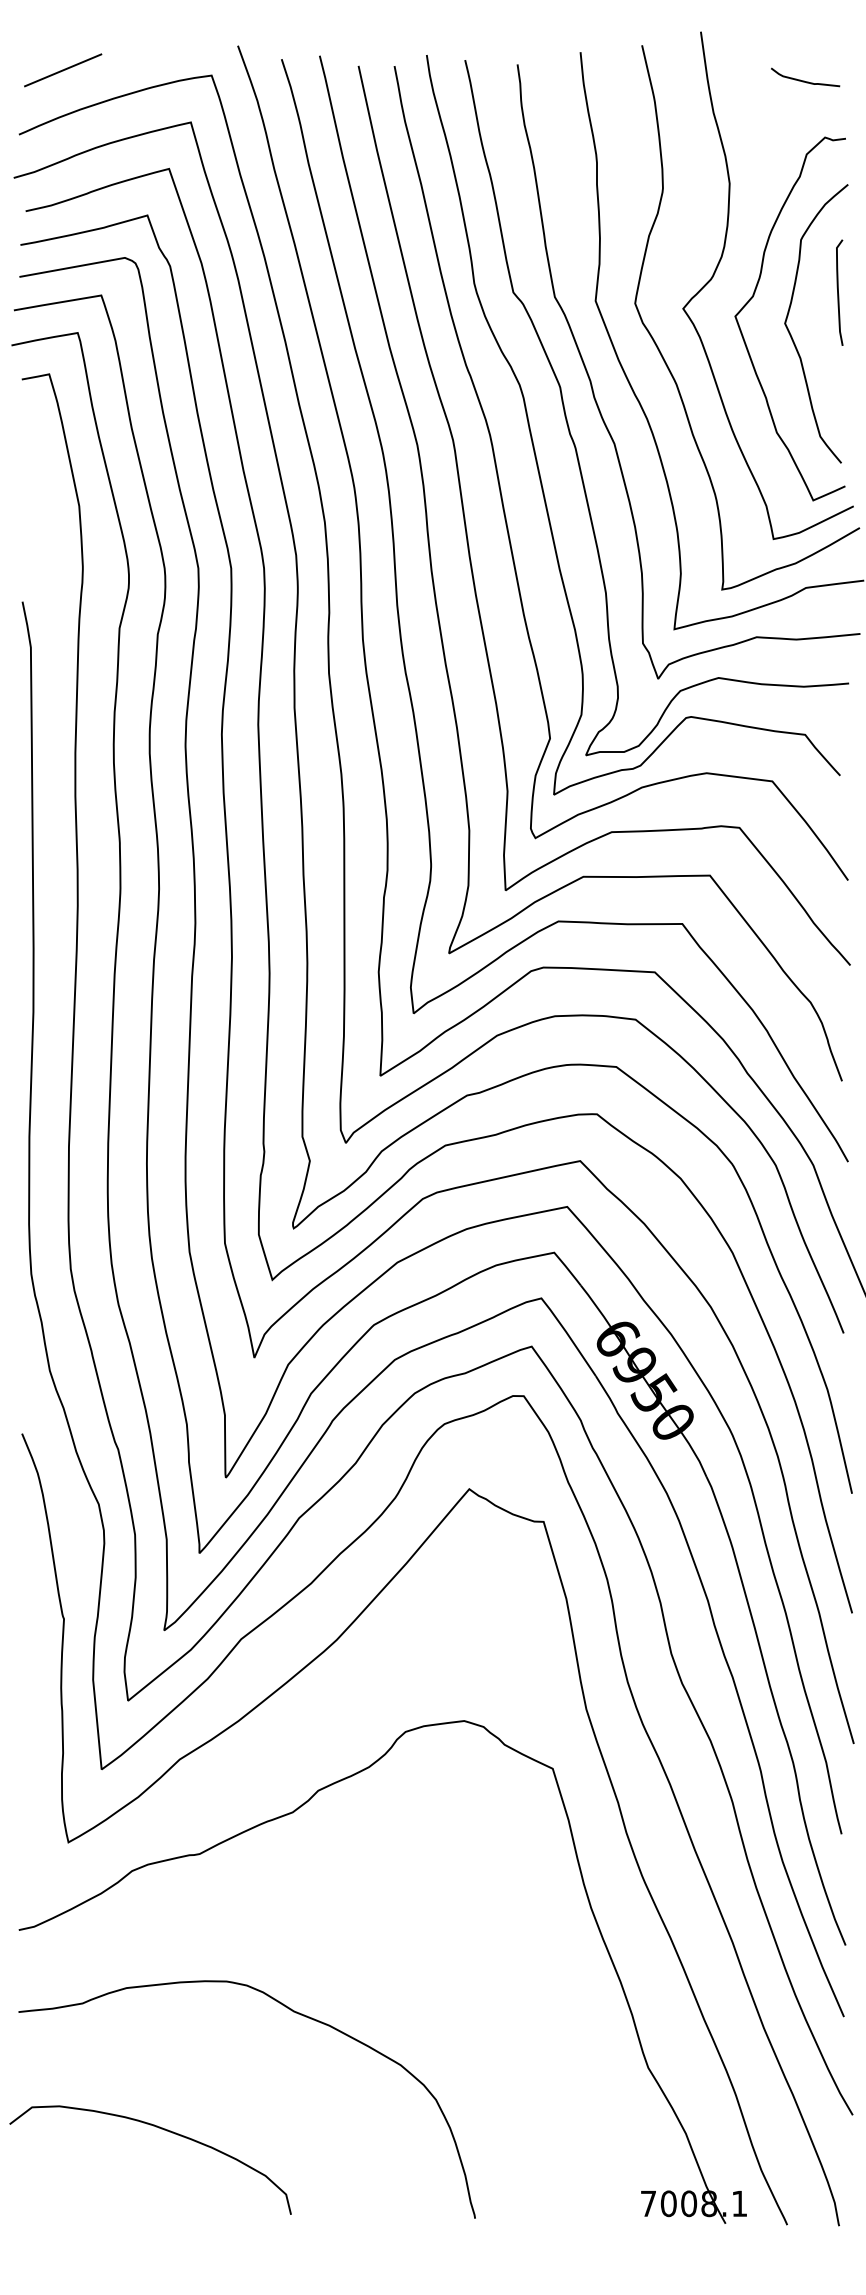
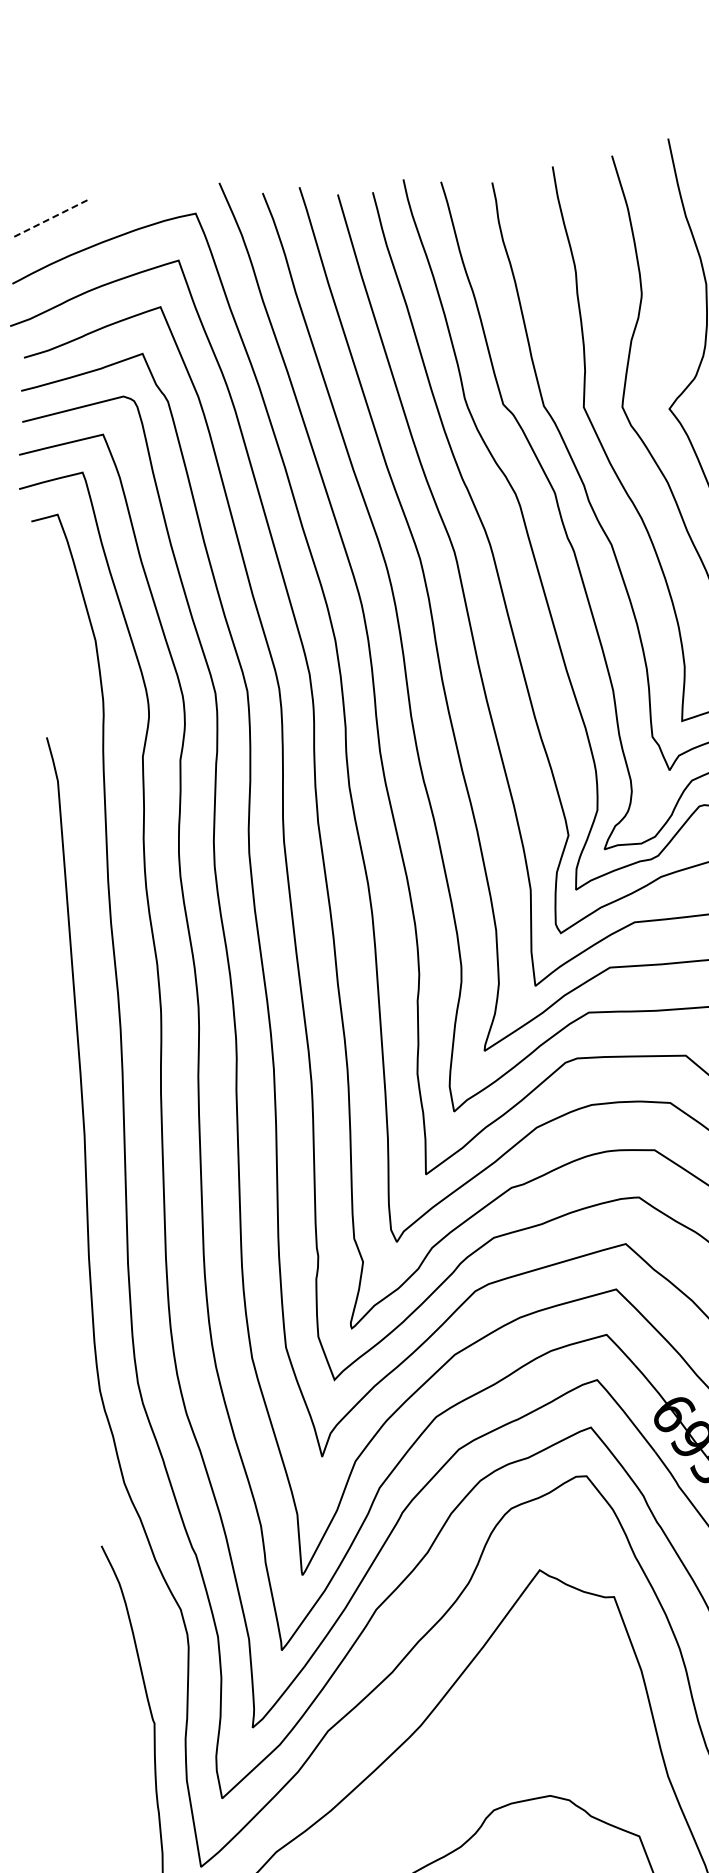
line: (63, 70) -> (51, 218), solid -> dashed

